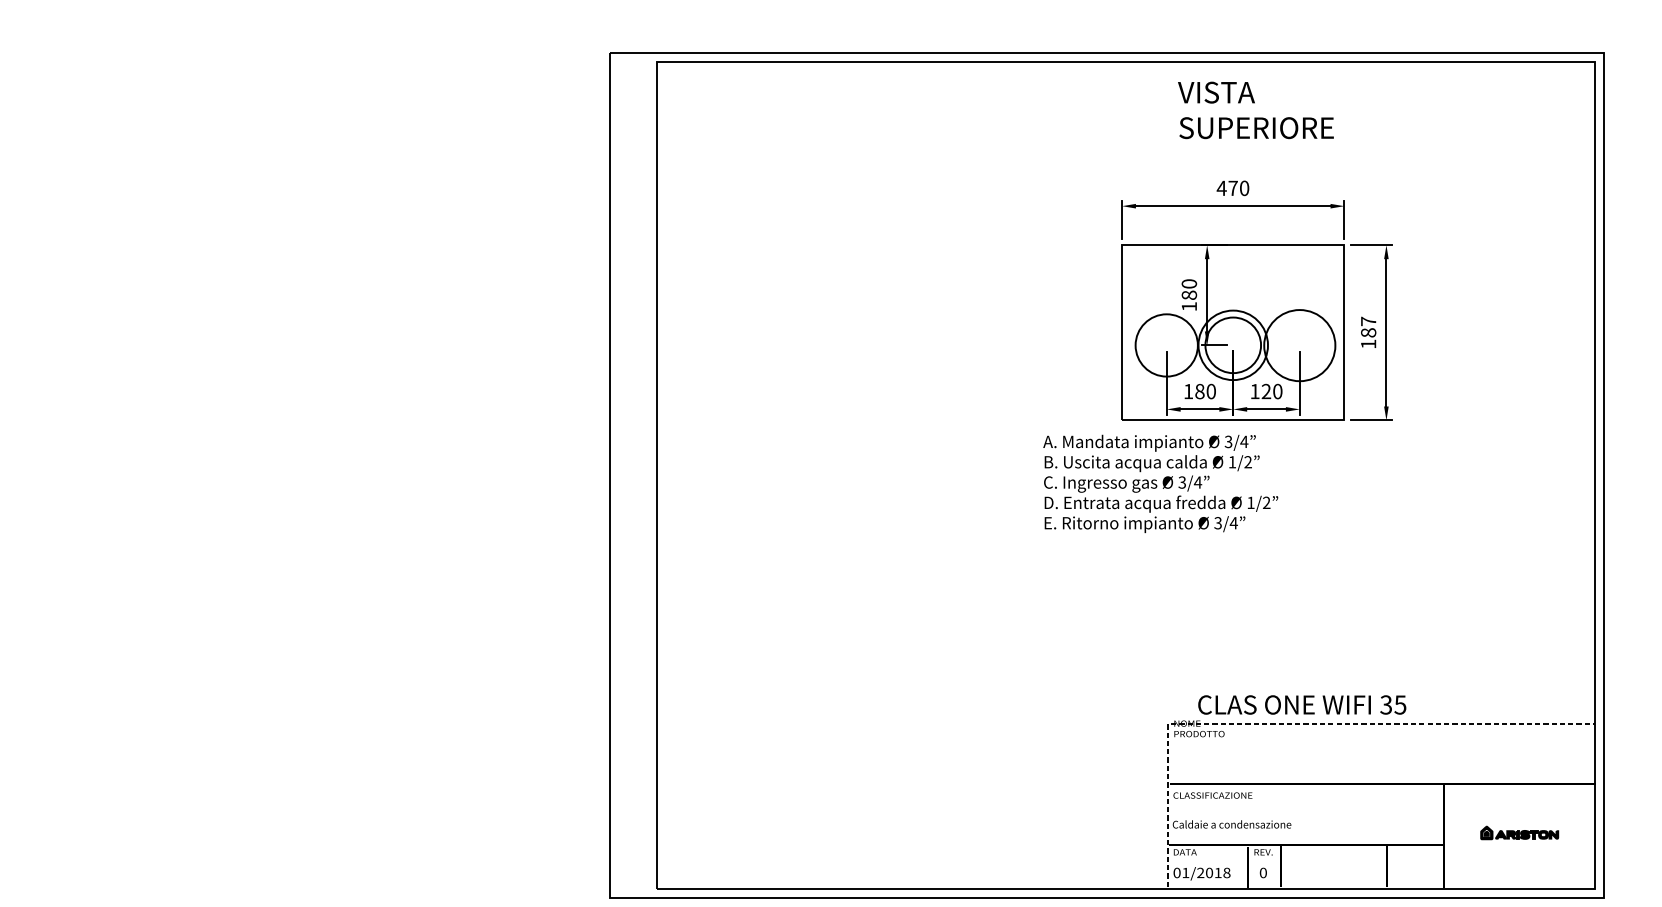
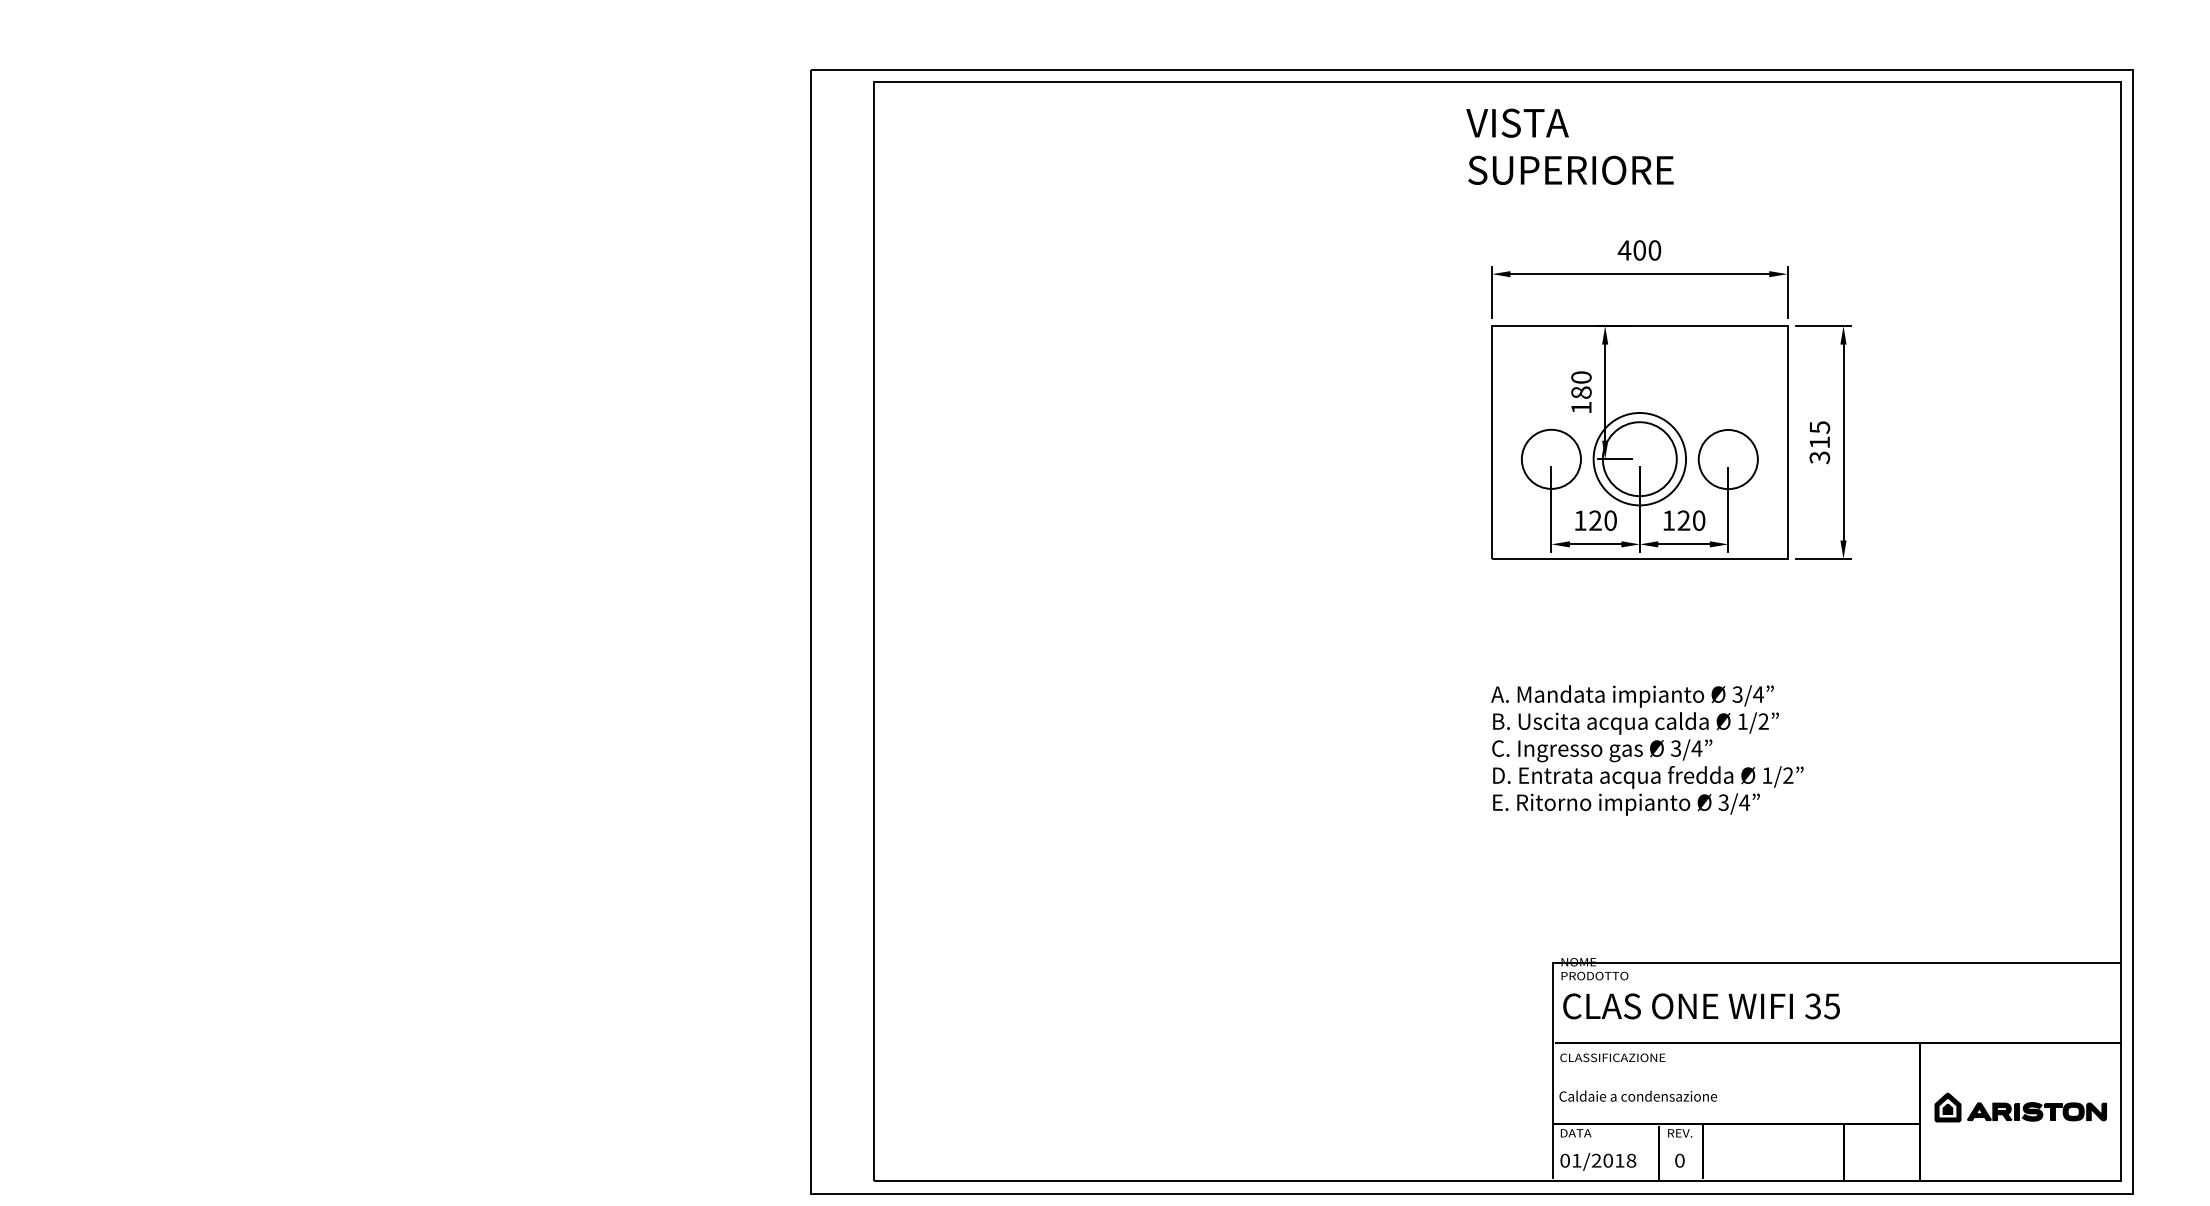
text: (1255, 110) -> (1569, 146), moved
text: (1232, 188) -> (1639, 250), 470 -> 400
text: (1368, 332) -> (1819, 442), 187 -> 315
circle: (1166, 344) -> (1550, 458), size x0.71
circle: (1299, 345) -> (1727, 459), size x0.62
text: (1199, 391) -> (1595, 520), 180 -> 120
text: (1160, 483) -> (1647, 750), moved
text: (1302, 705) -> (1701, 1006), moved
line: (1299, 724) -> (1728, 963), dashed -> solid
part: (1519, 832) -> (2020, 1107), size x1.67

